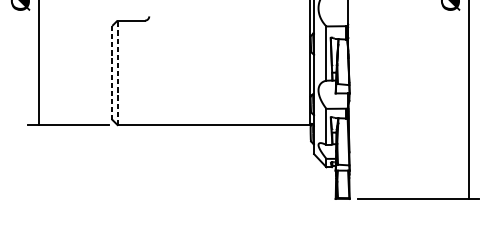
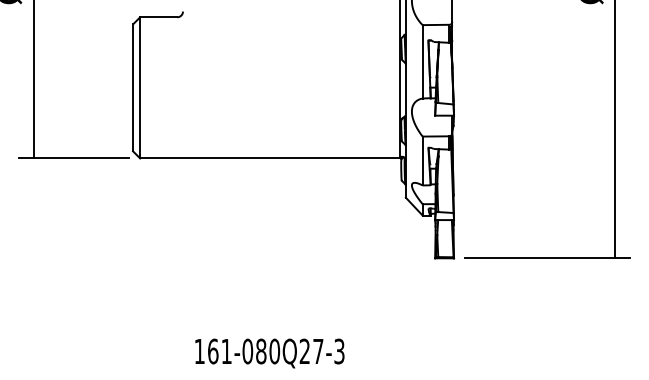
line: (117, 72) -> (140, 87), dashed -> solid
line: (112, 73) -> (133, 88), dashed -> solid

